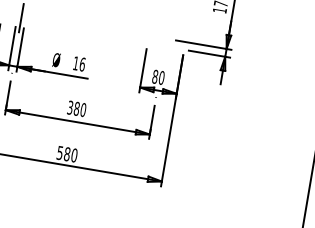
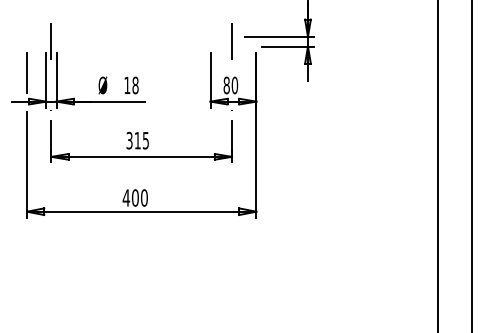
line: (164, 42) -> (231, 41), added
text: (82, 64) -> (135, 85), 16 -> 18
text: (79, 109) -> (141, 140), 380 -> 315
text: (63, 153) -> (130, 197), 580 -> 400

